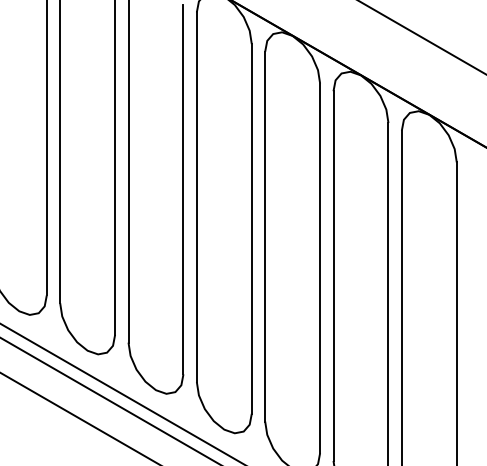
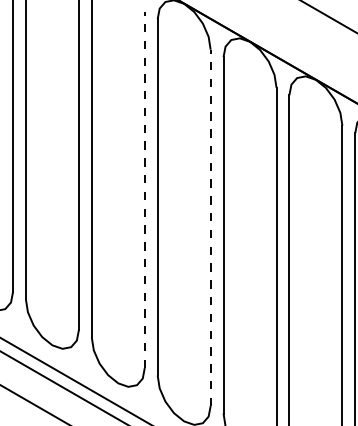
line: (183, 189) -> (144, 189), solid -> dashed
line: (251, 228) -> (210, 227), solid -> dashed

